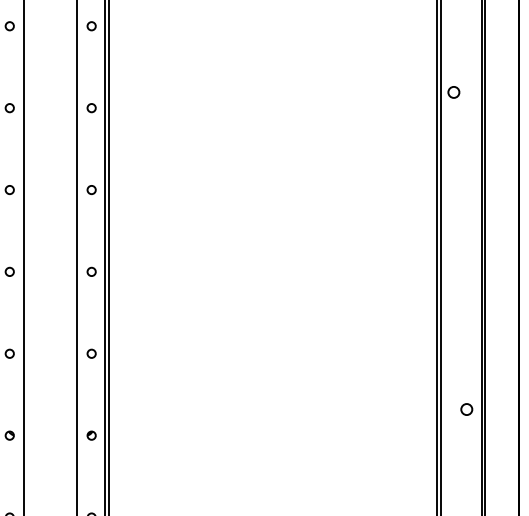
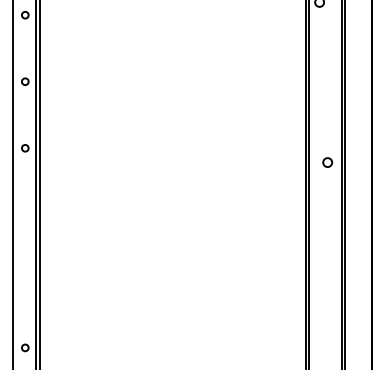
circle: (91, 353) -> (25, 214), removed
circle: (466, 409) -> (327, 162), moved
part: (91, 435) -> (25, 281), removed

